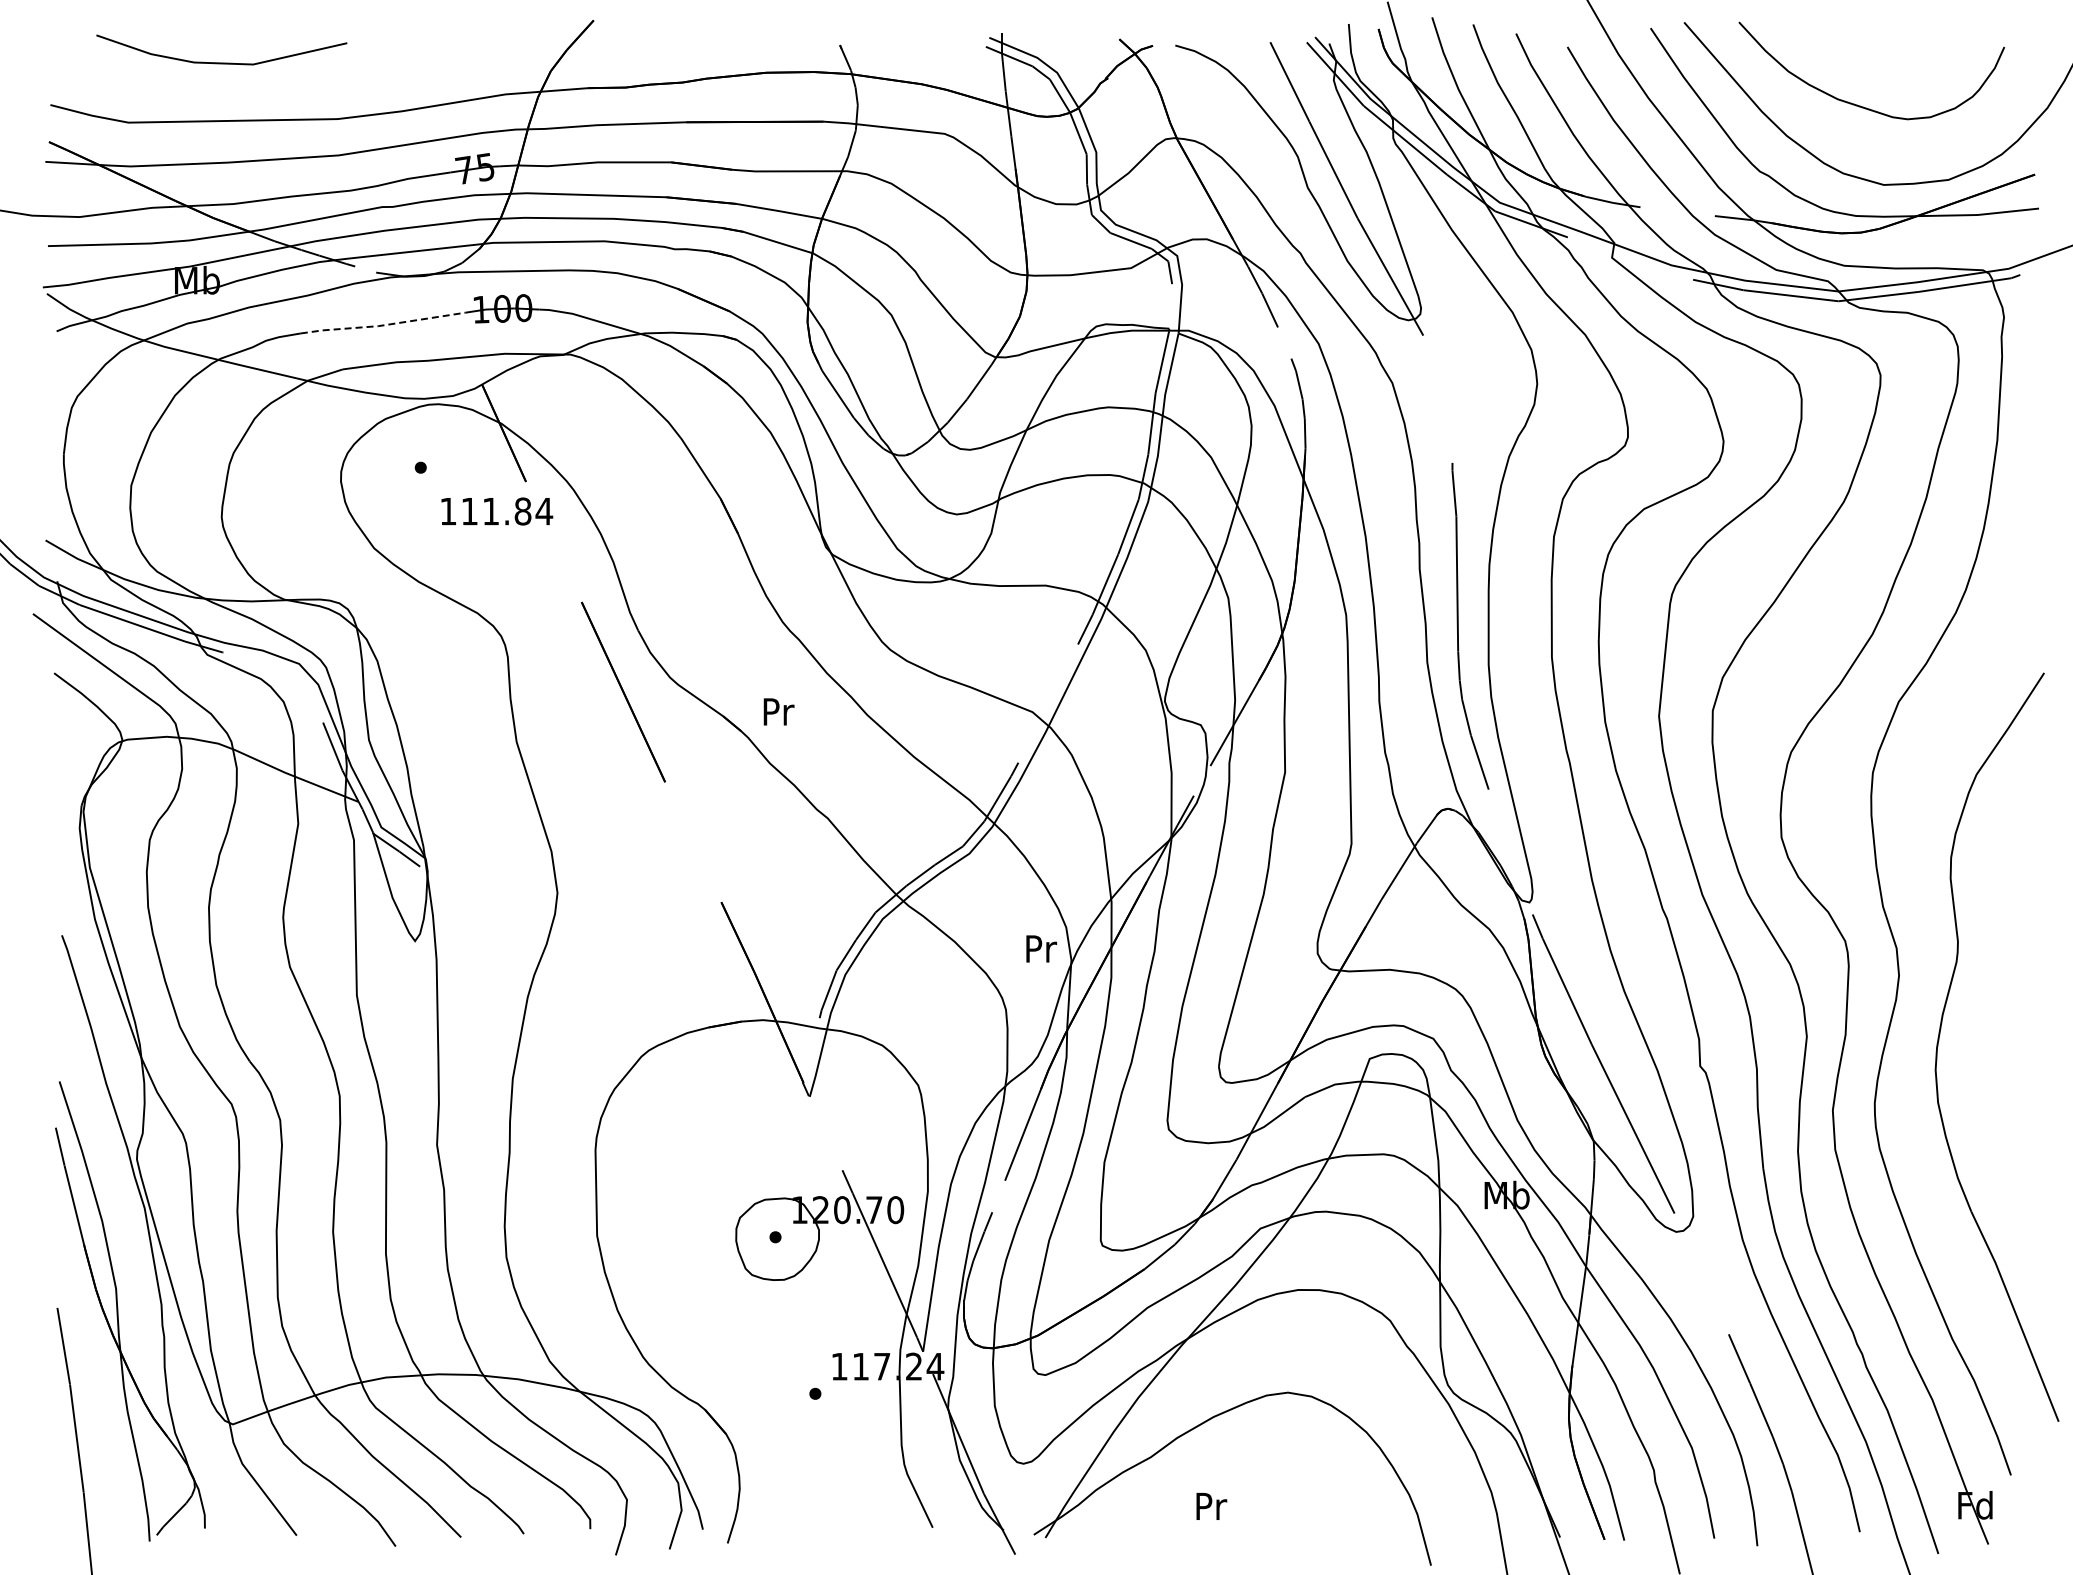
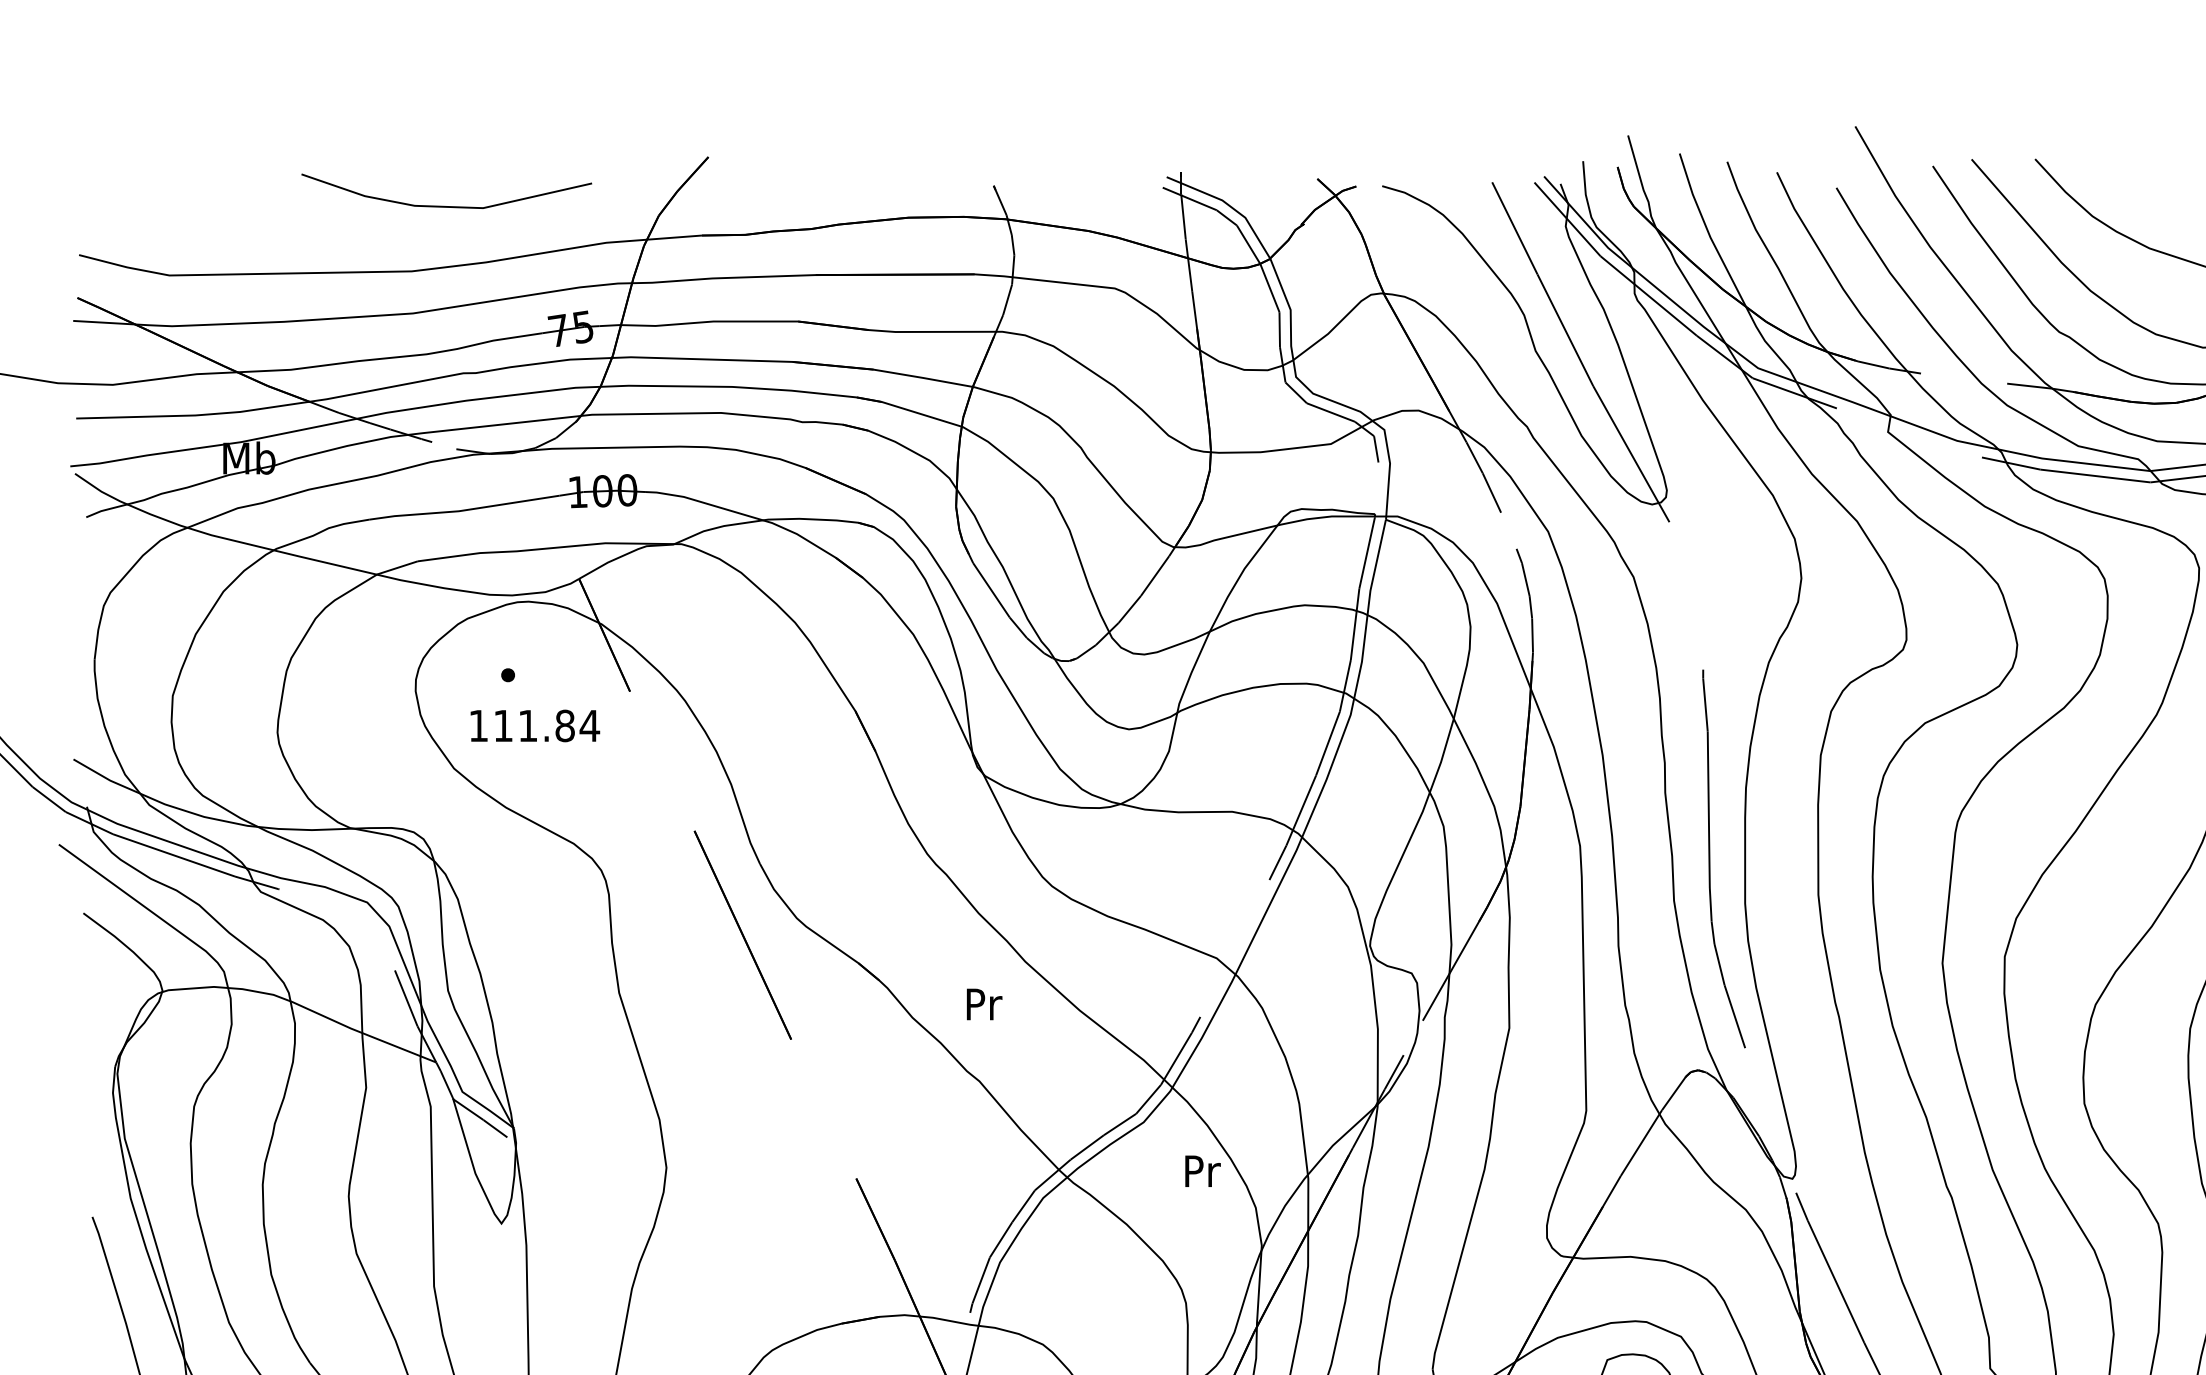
line: (221, 62) -> (446, 205), moved
line: (382, 325) -> (463, 510), dashed -> solid
text: (497, 511) -> (535, 725), moved
text: (778, 711) -> (983, 1003), moved
text: (1041, 948) -> (1202, 1170), moved

